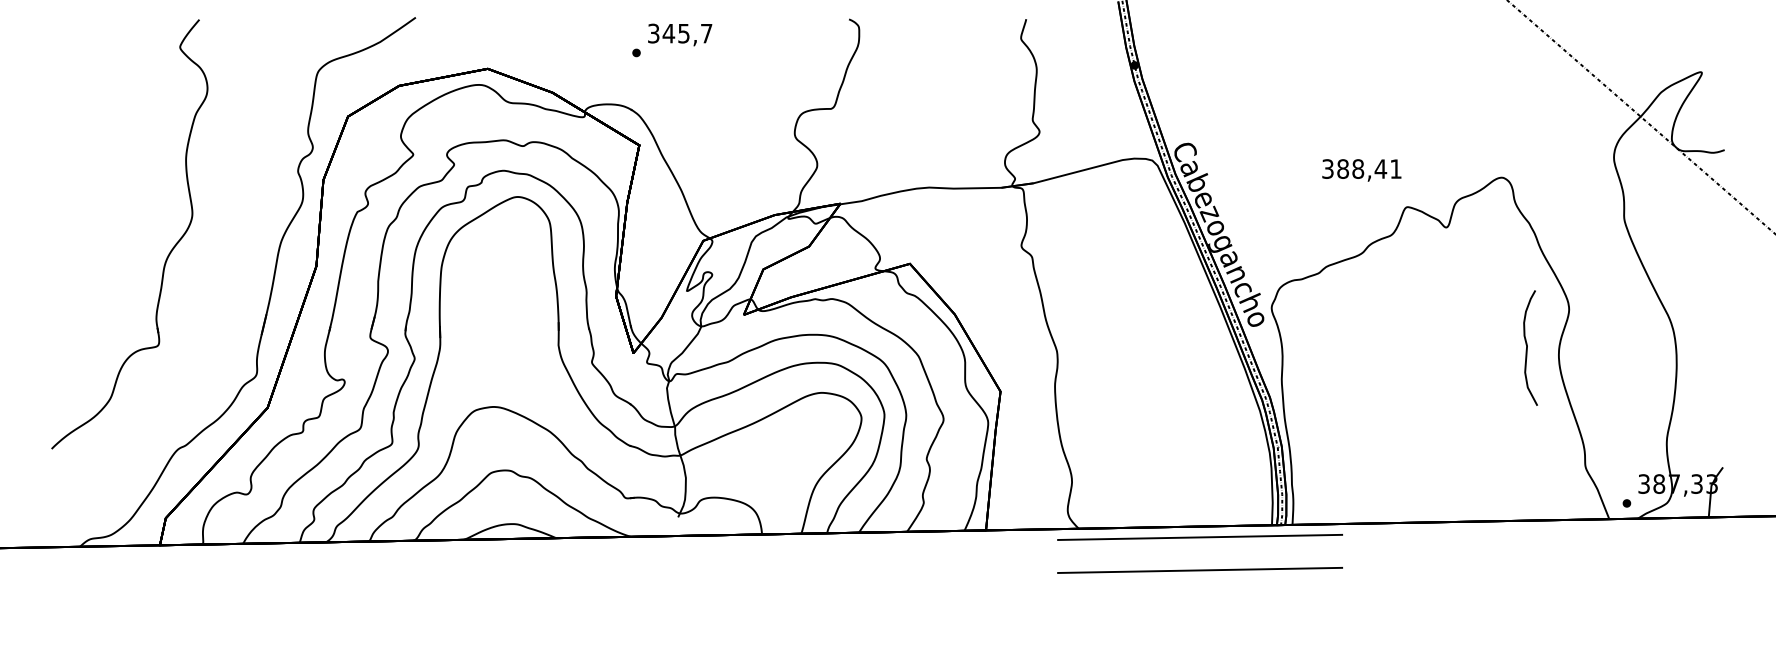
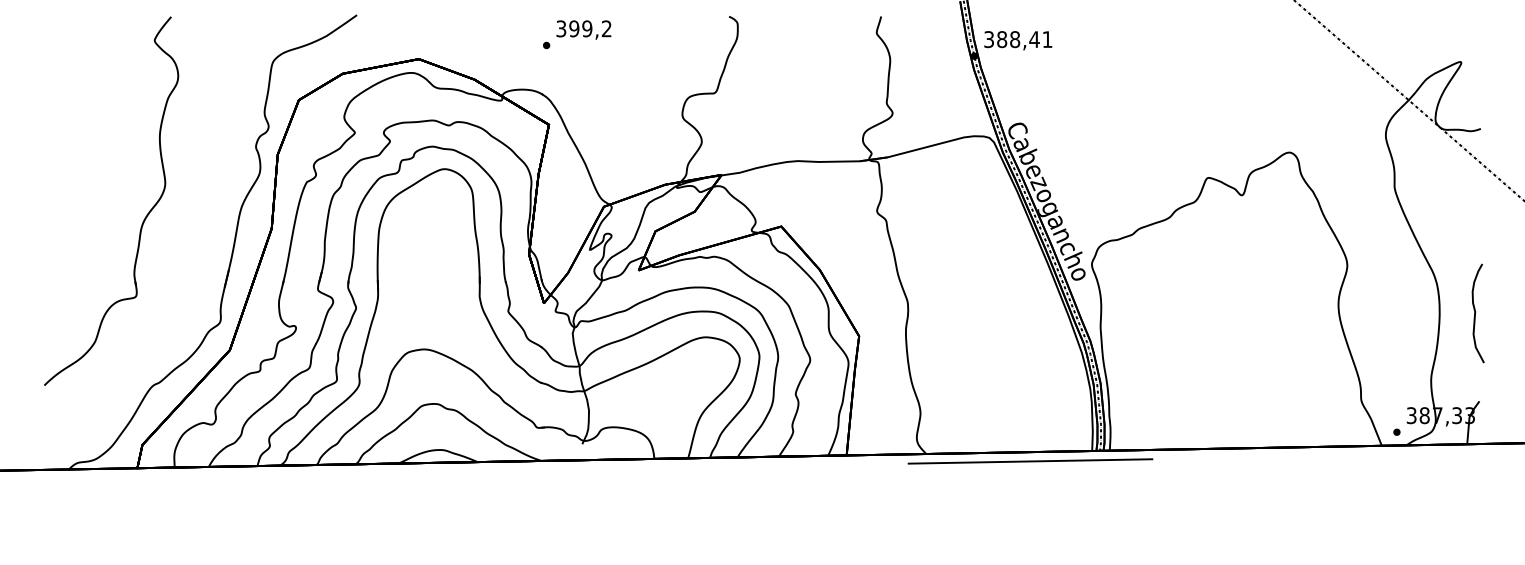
text: (687, 33) -> (590, 28), 345,7 -> 399,2
text: (1361, 170) -> (1017, 40), moved
curve: (1527, 347) -> (1475, 312), moved
line: (1199, 570) -> (1029, 489), removed

